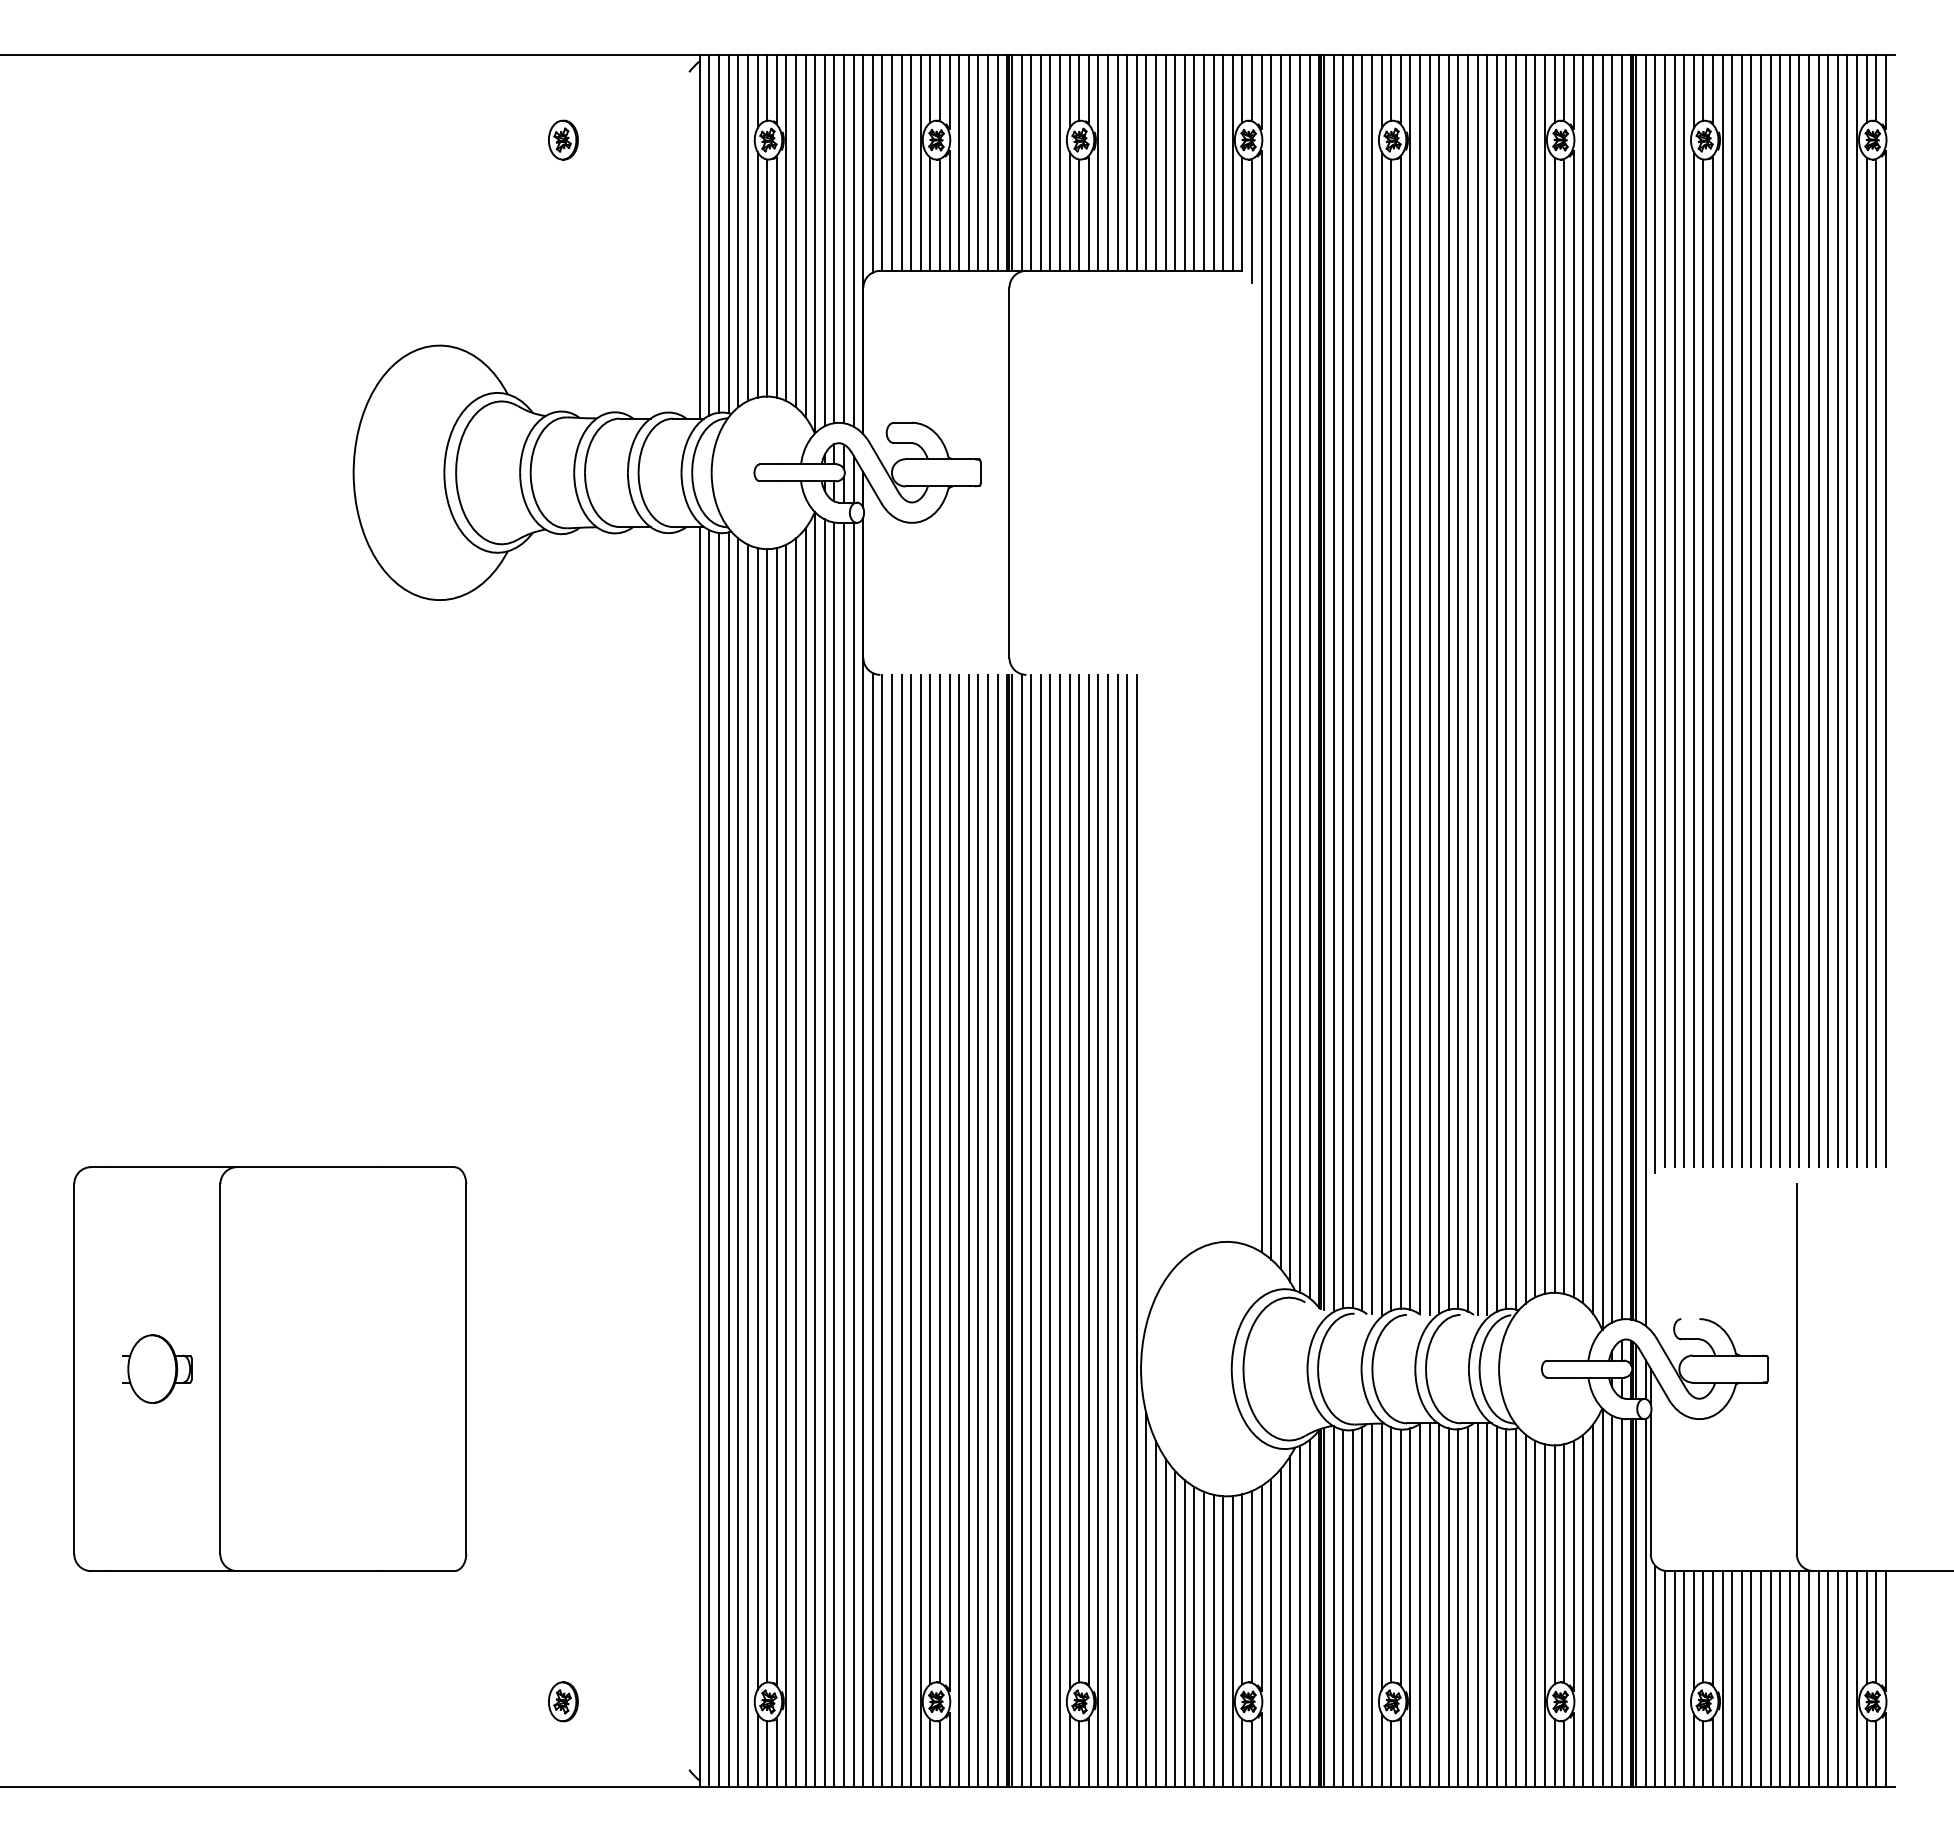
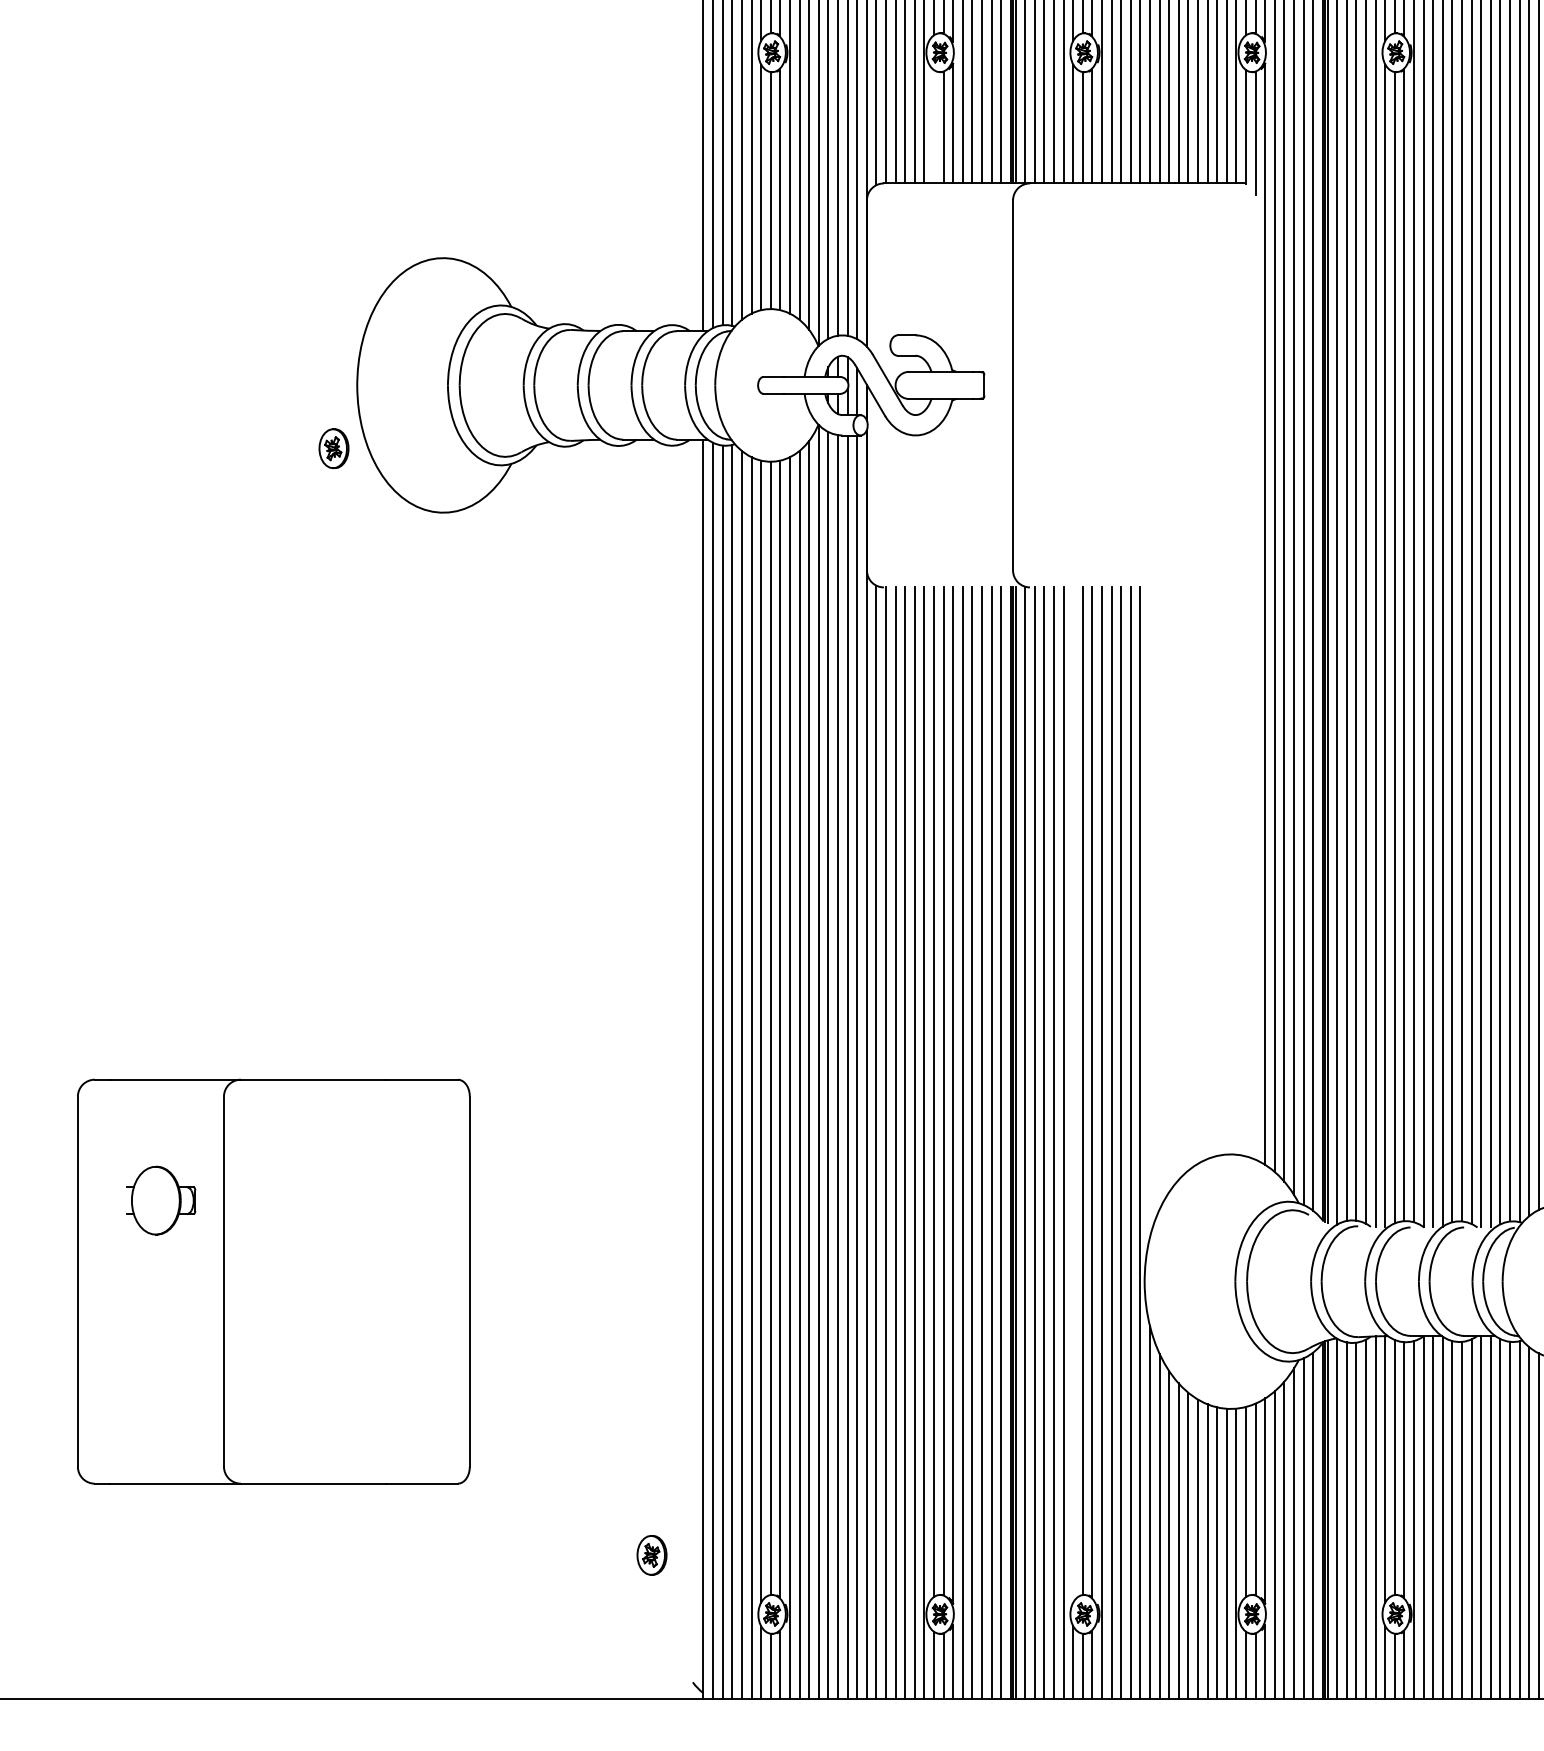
part: (563, 139) -> (334, 448), moved
line: (930, 213) -> (934, 126), removed
line: (1069, 1182) -> (1073, 1095), removed
part: (157, 1368) -> (161, 1200), moved
part: (563, 1701) -> (652, 1555), moved

